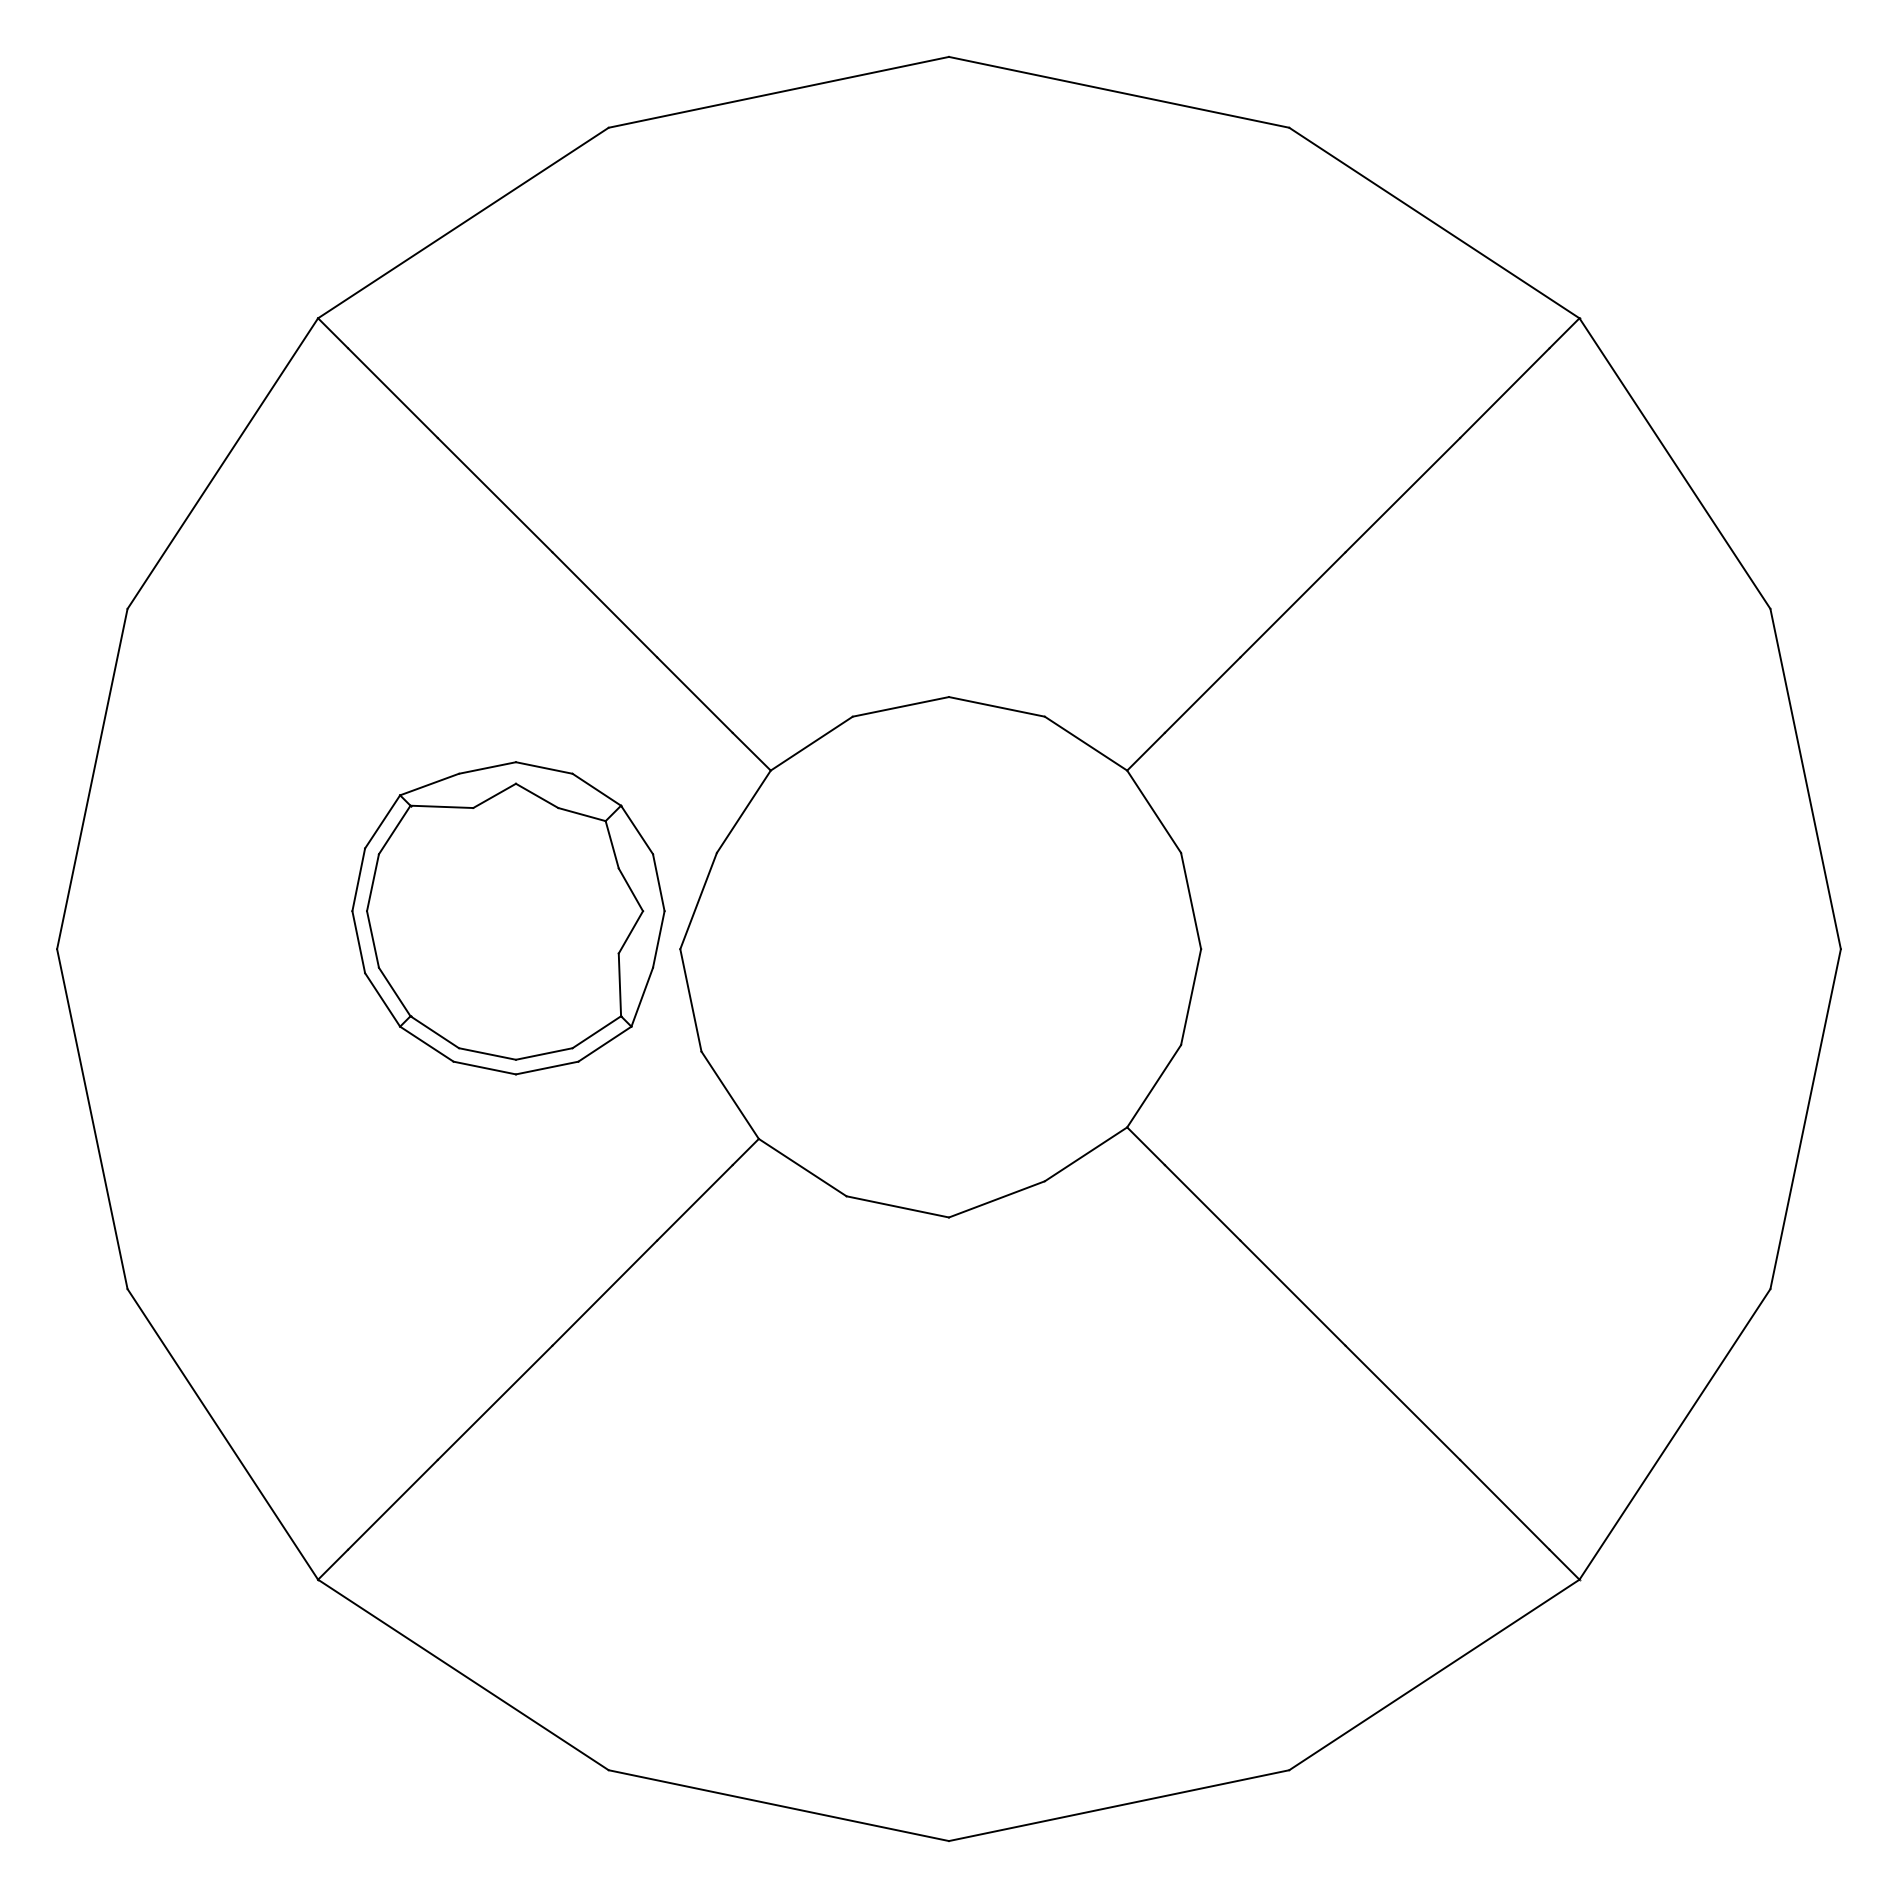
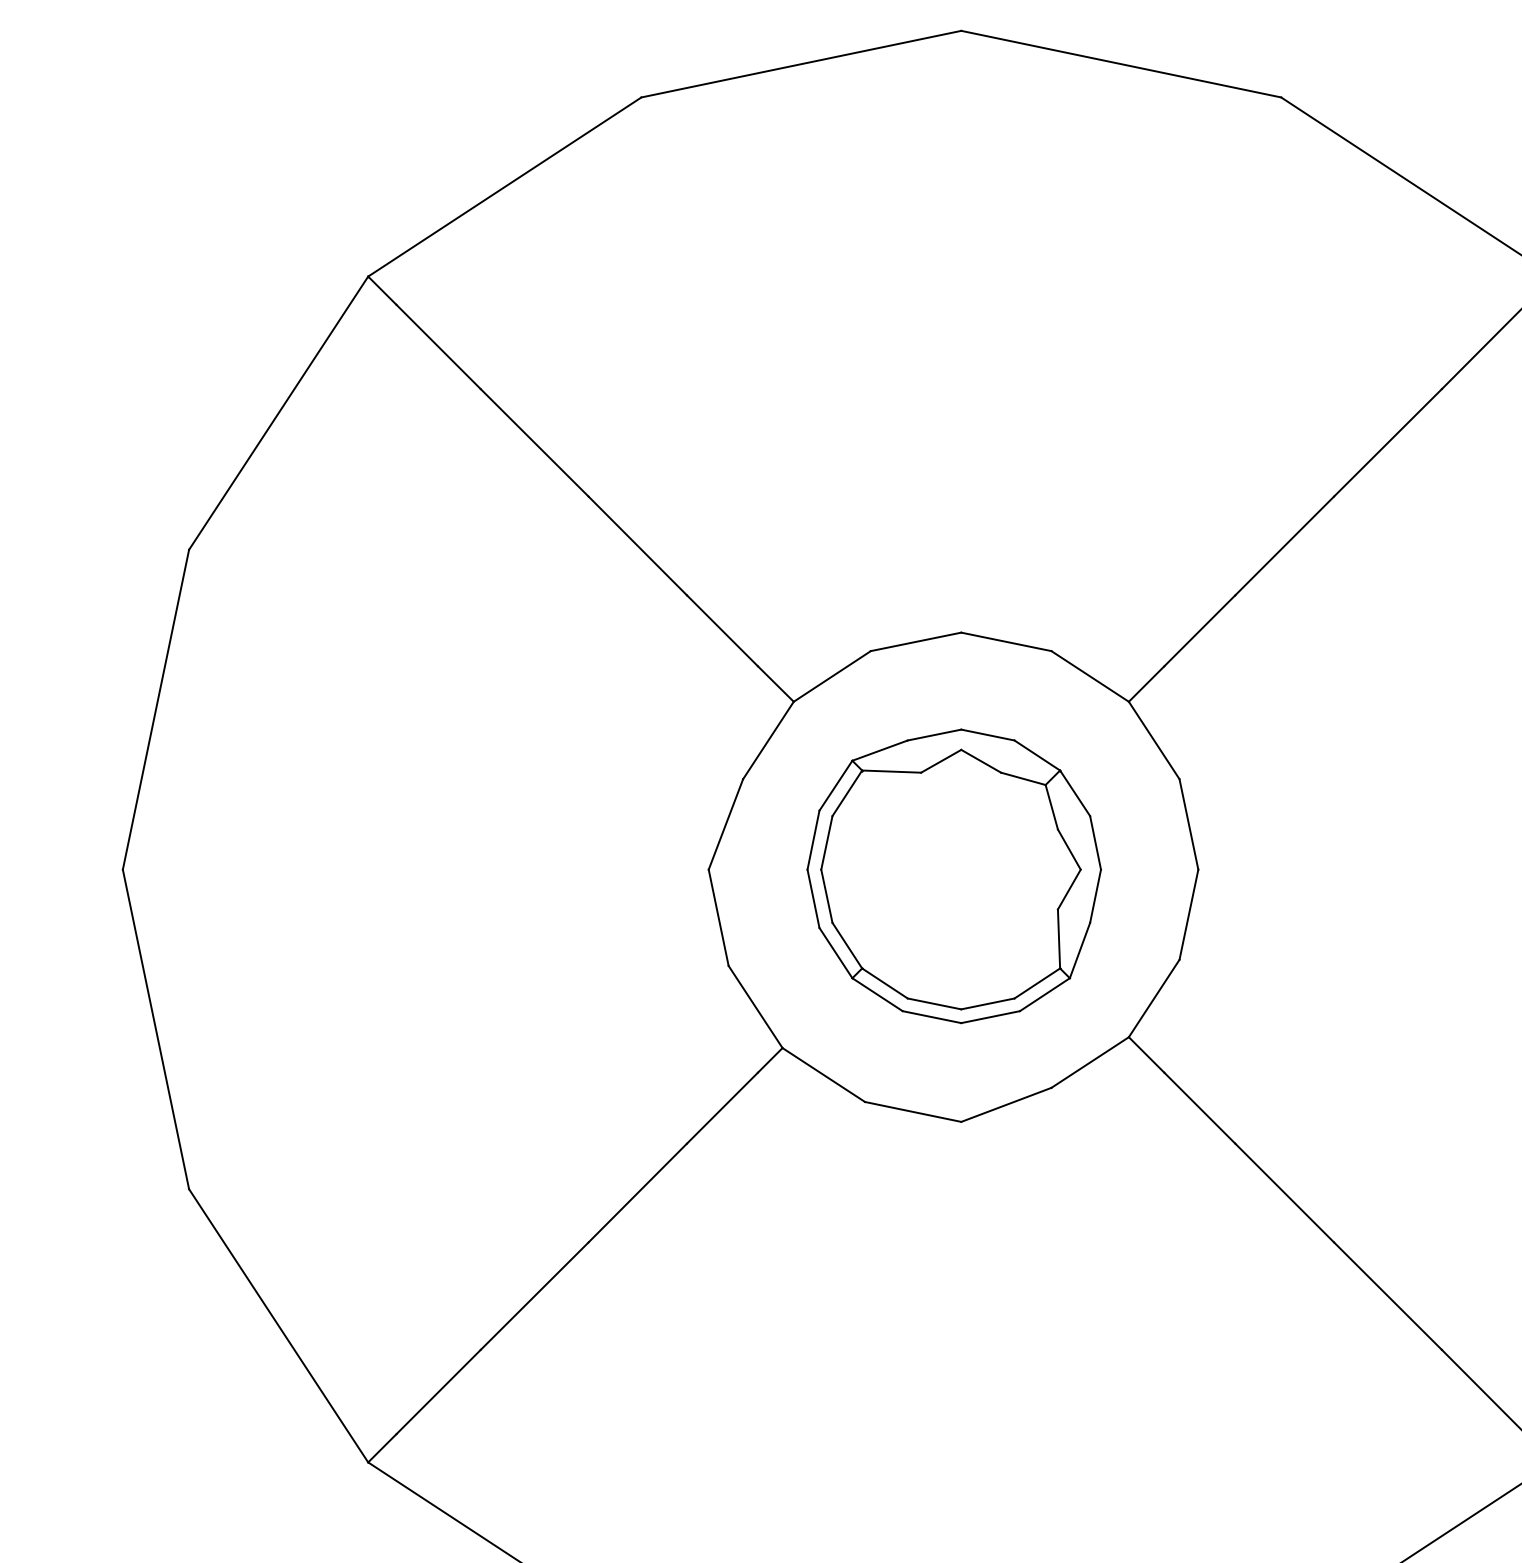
part: (508, 918) -> (954, 876), moved

